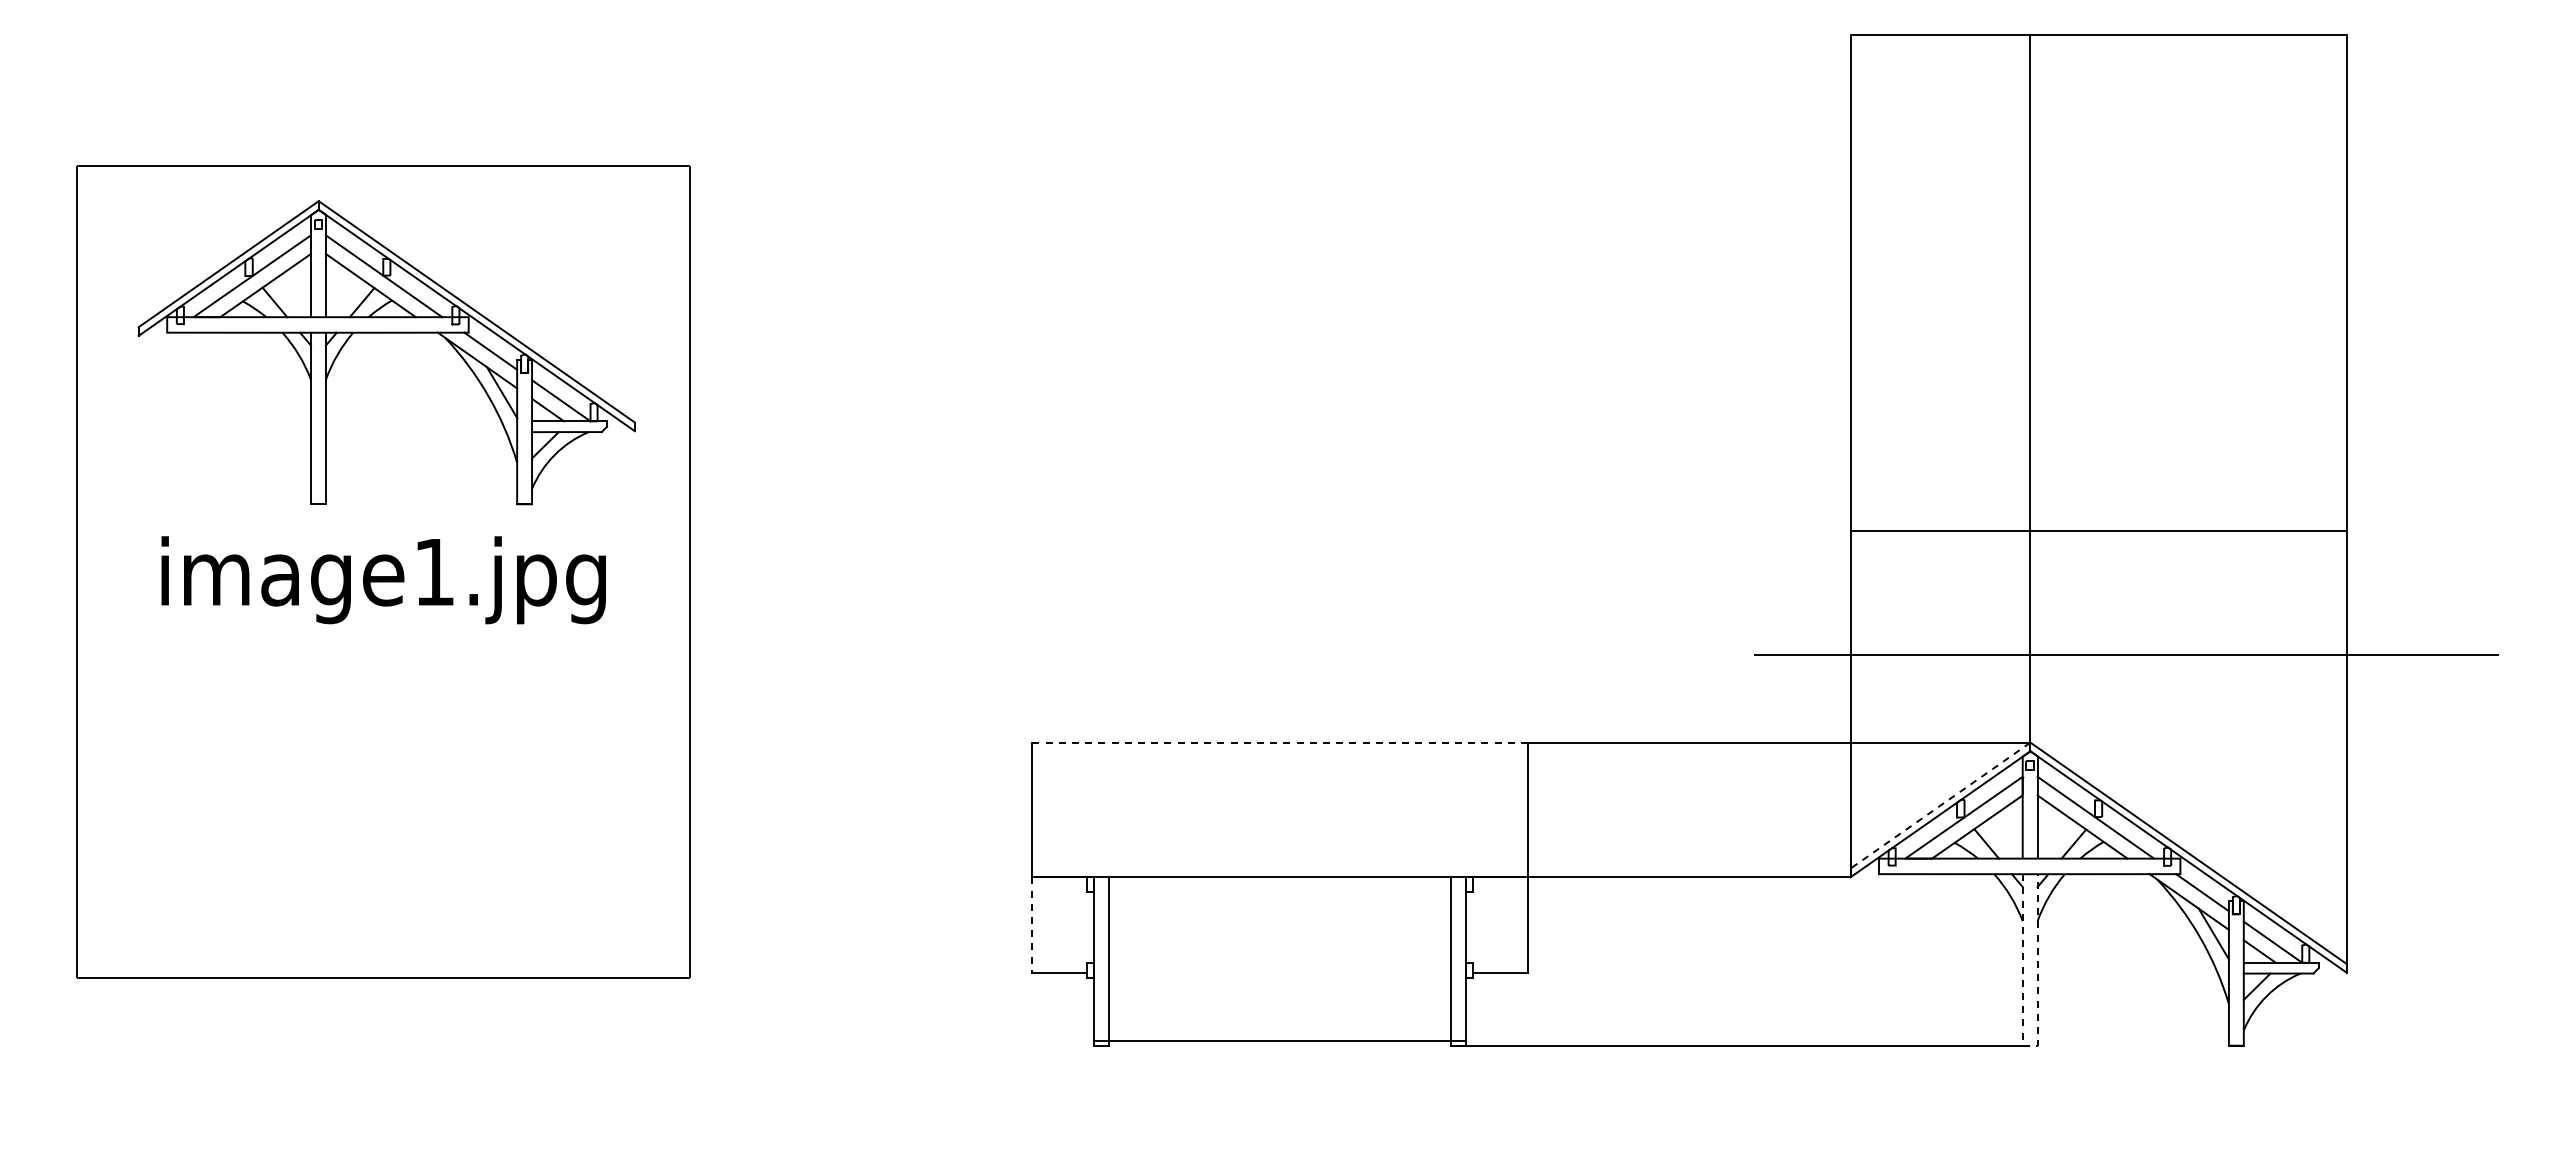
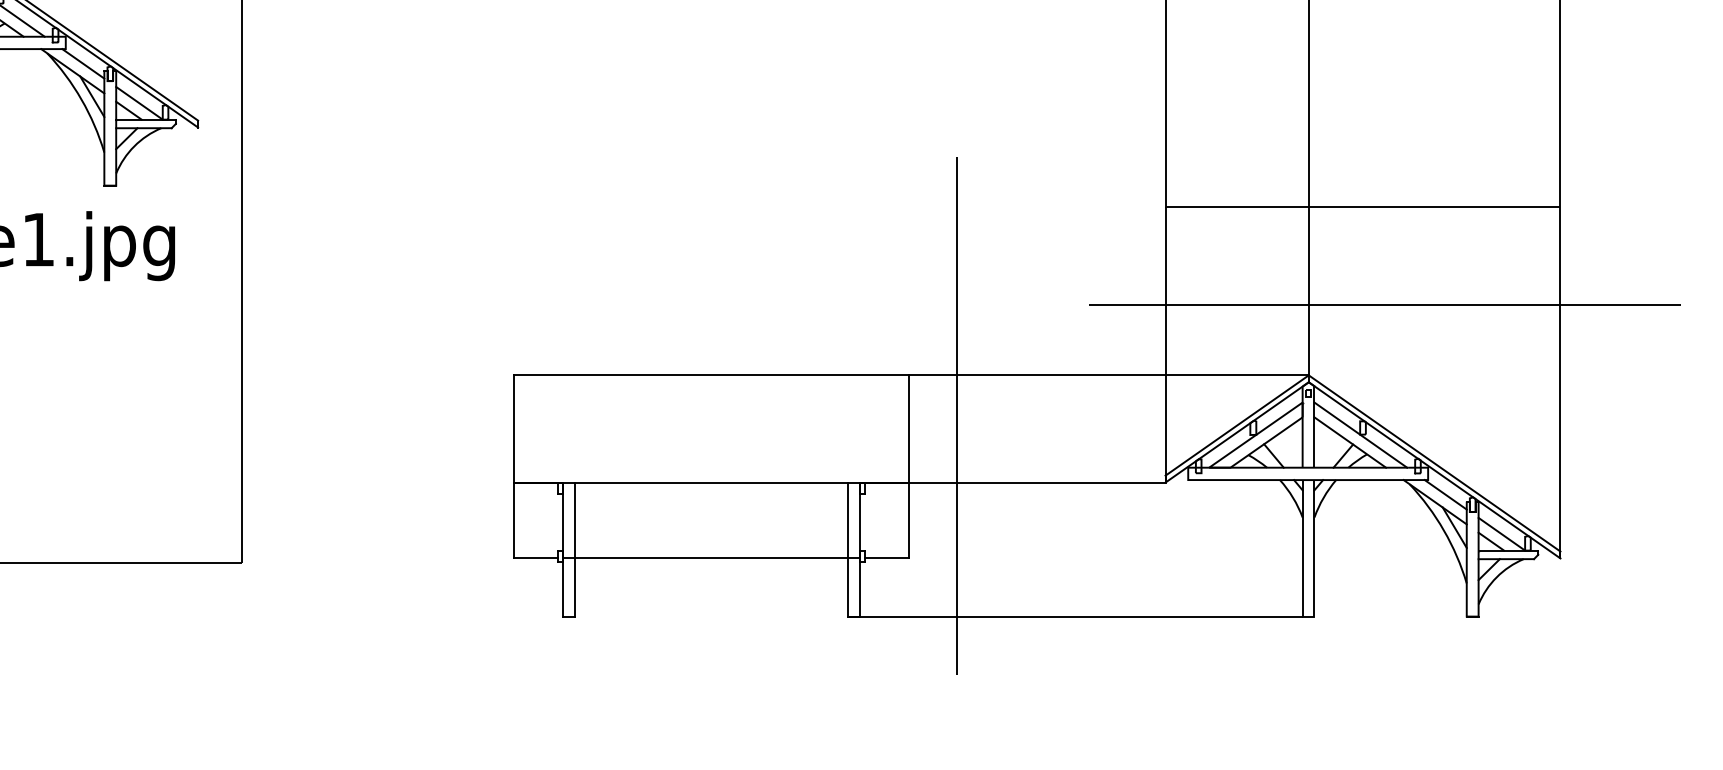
line: (1279, 742) -> (711, 375), dashed -> solid
line: (1588, 793) -> (957, 415), added
line: (1940, 805) -> (1237, 425), dashed -> solid
line: (1031, 924) -> (513, 520), dashed -> solid
line: (1279, 1040) -> (711, 558), moved
line: (2030, 1045) -> (1308, 616), dashed -> solid

